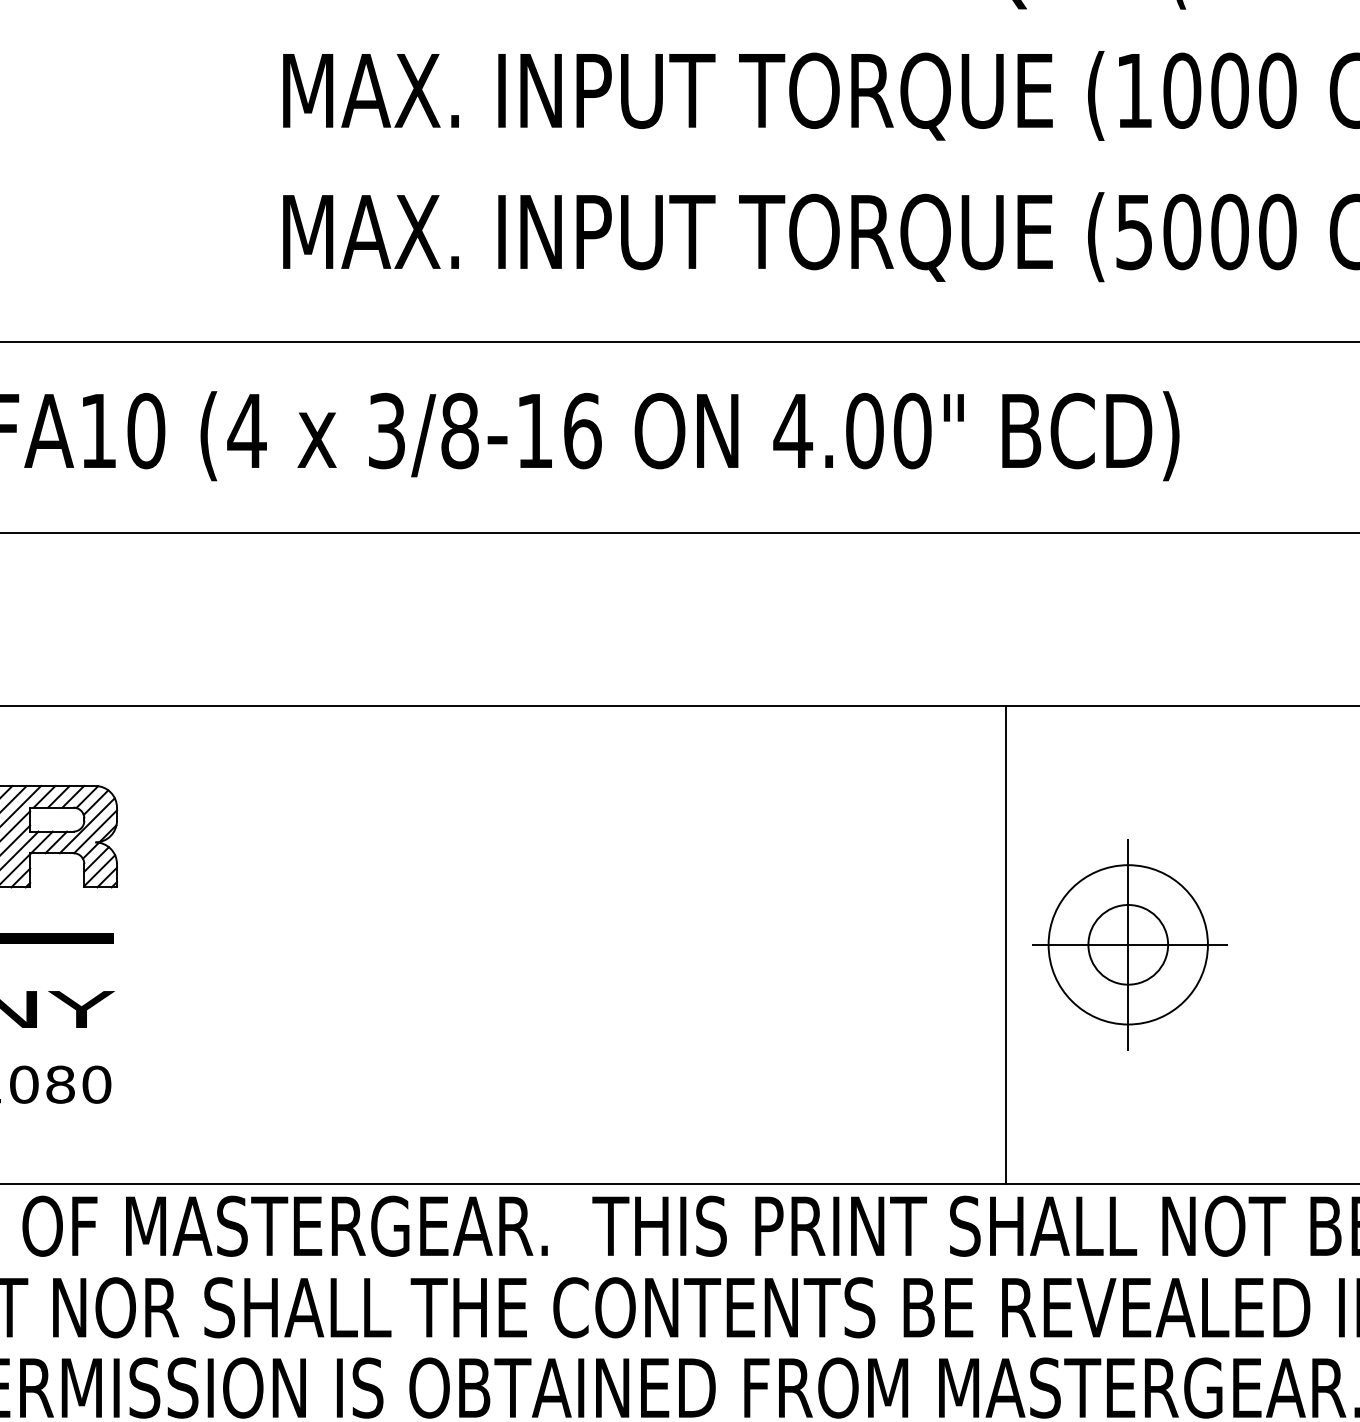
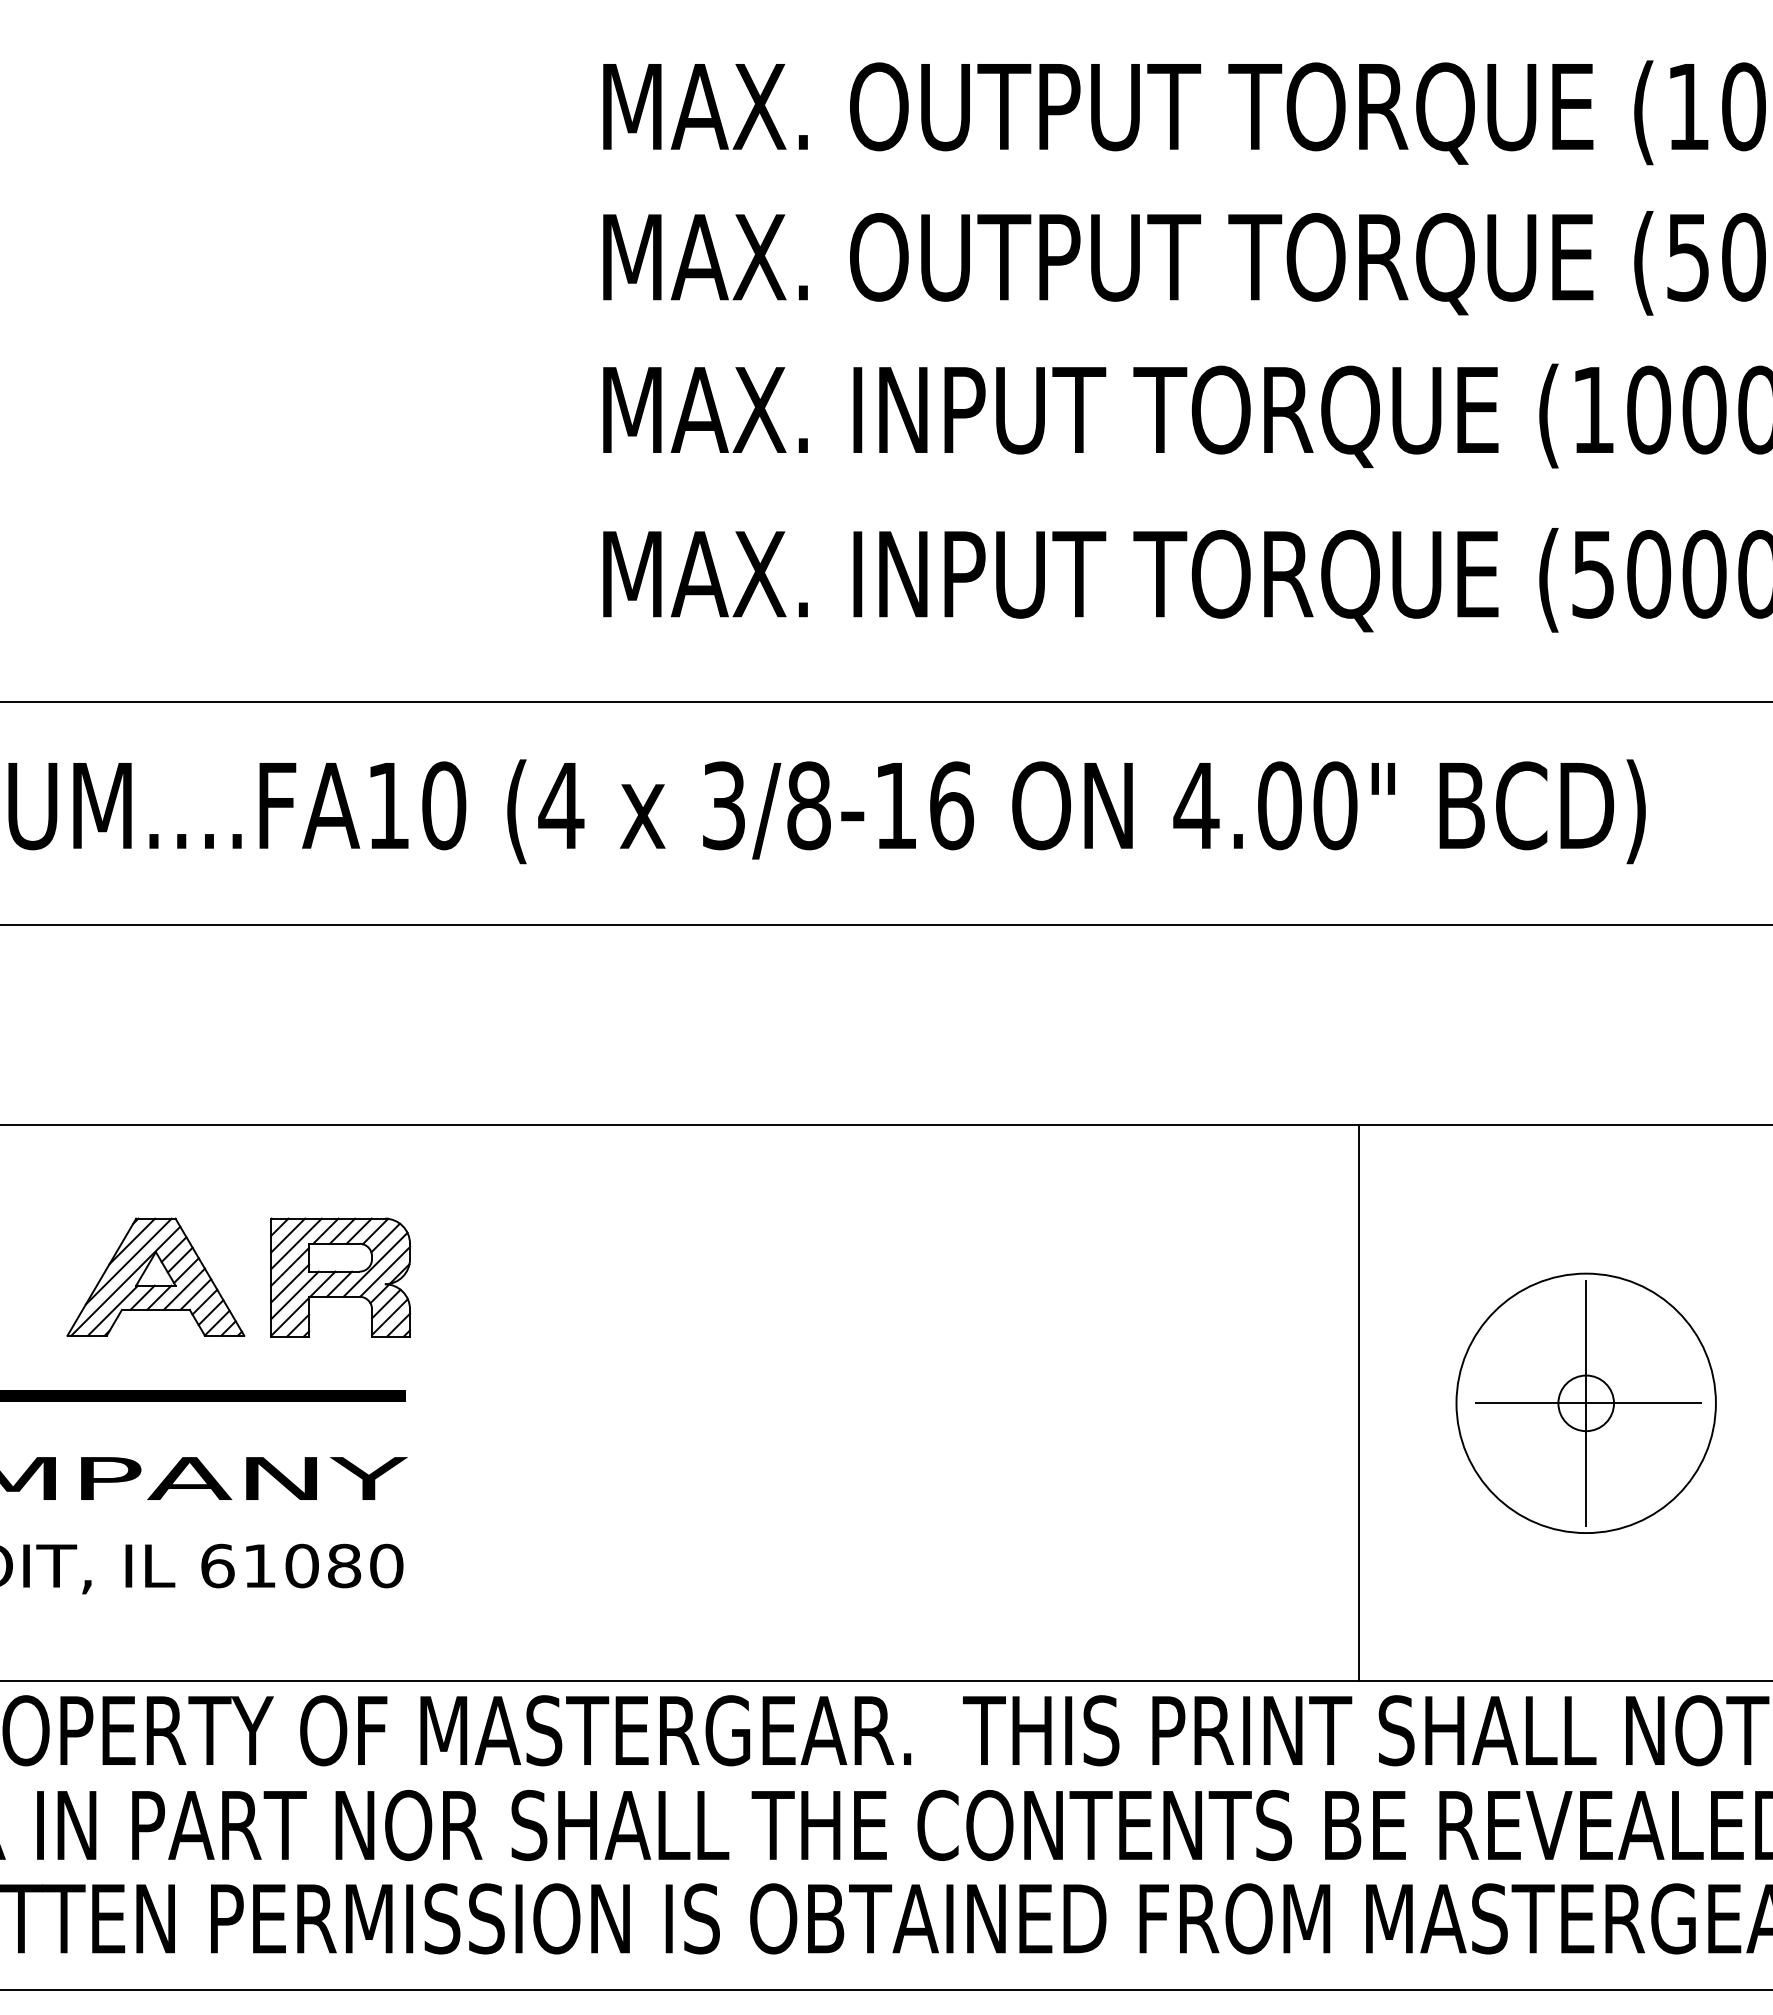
line: (1005, 944) -> (1358, 1403), moved
circle: (1127, 944) -> (1585, 1403), size x0.6
circle: (1127, 944) -> (1585, 1403), size x1.4

